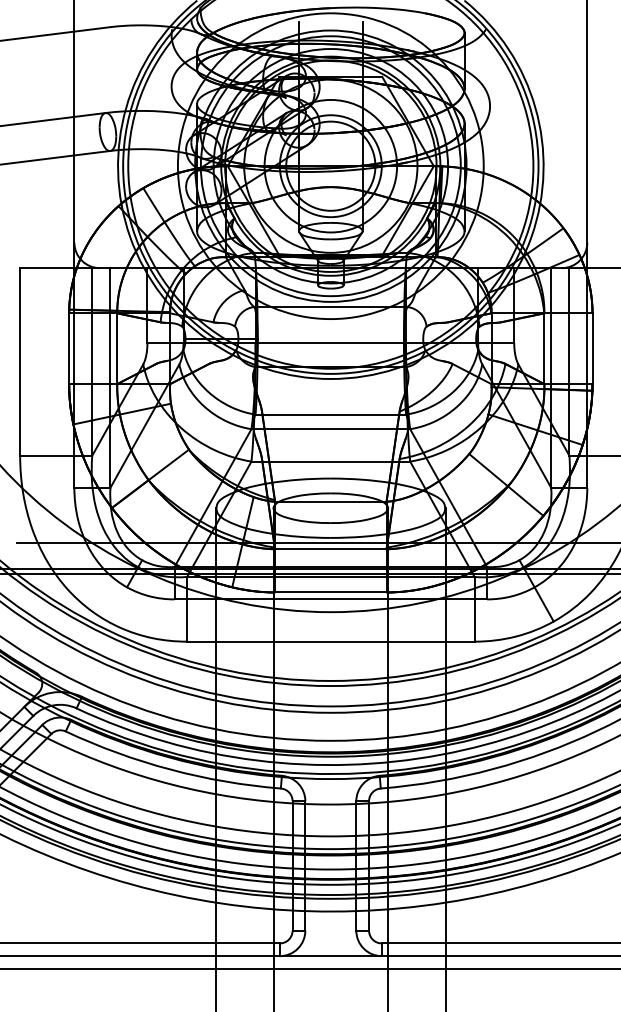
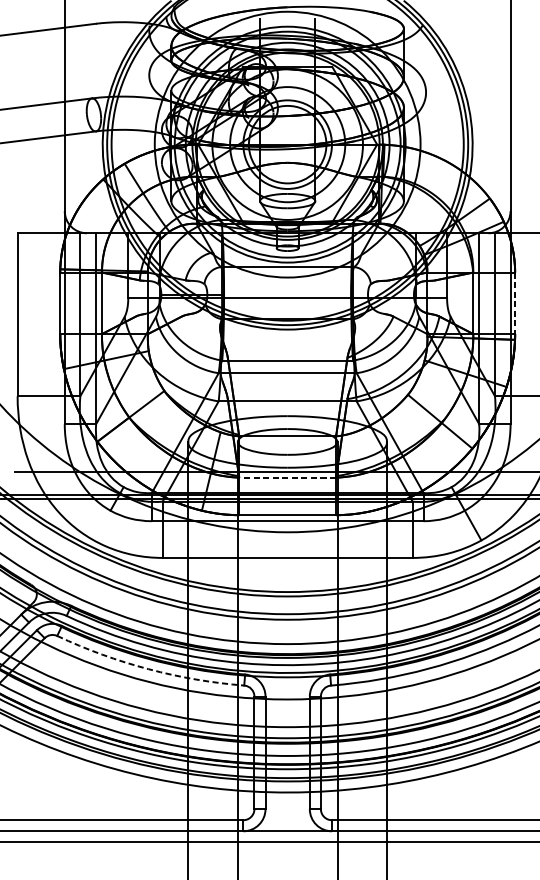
line: (592, 349) -> (515, 303), solid -> dashed
line: (330, 549) -> (287, 477), solid -> dashed
arc: (170, 769) -> (148, 669), solid -> dashed

